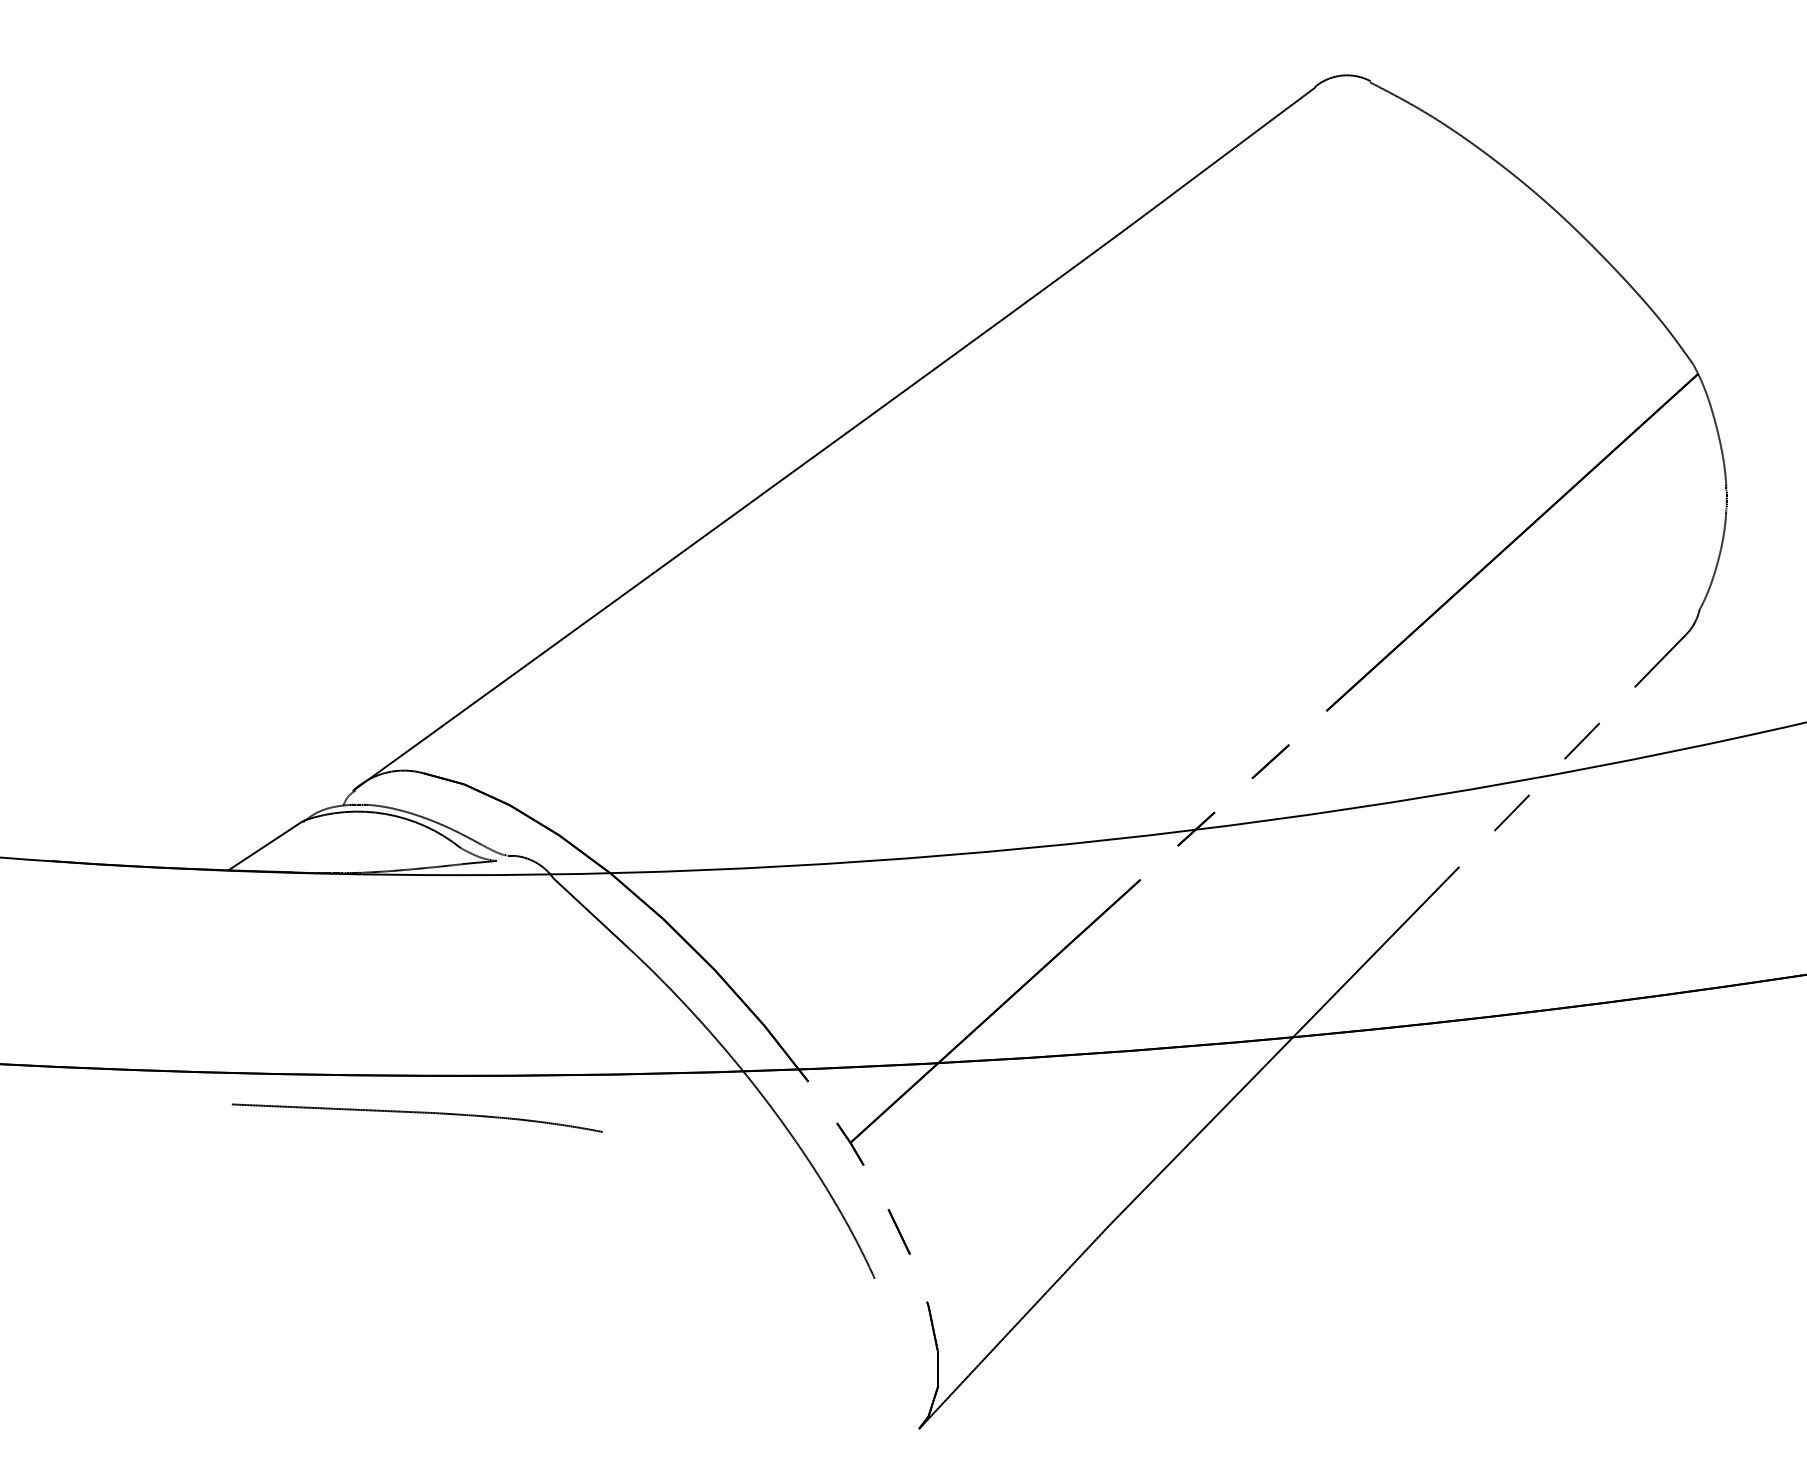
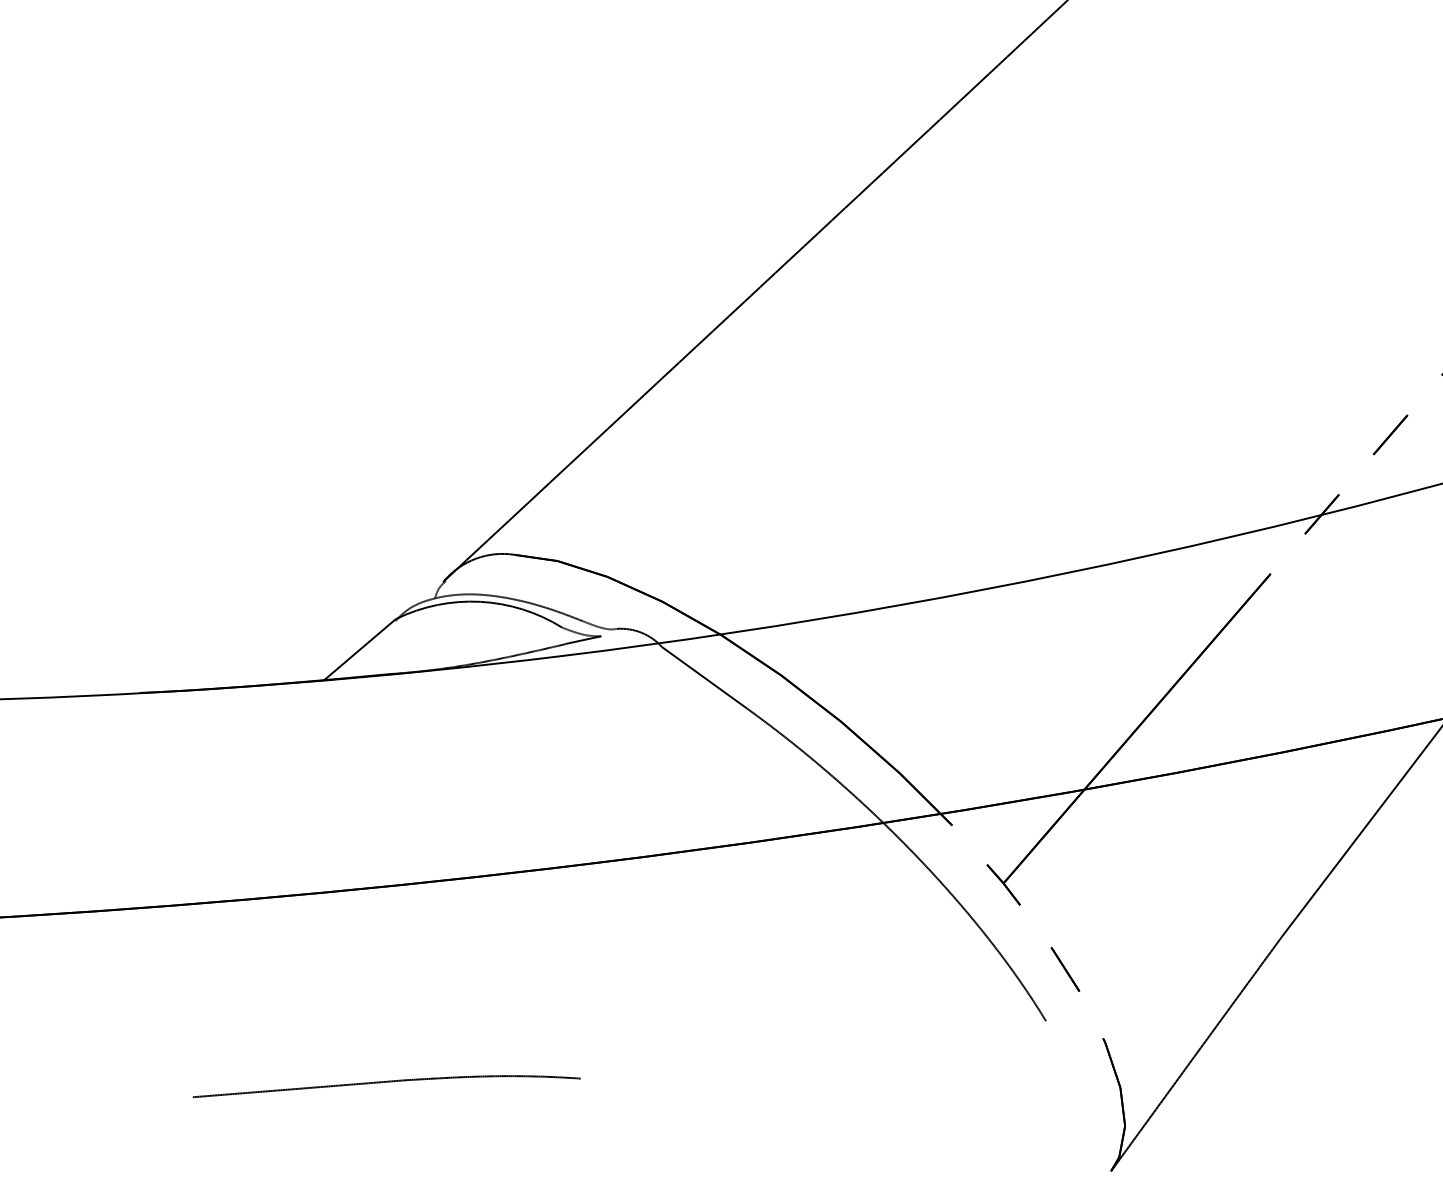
part: (417, 1117) -> (386, 1087), moved

